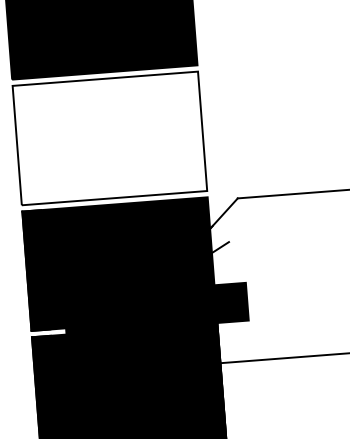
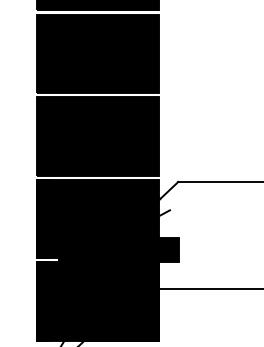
fill: (109, 138) -> (97, 136), added

